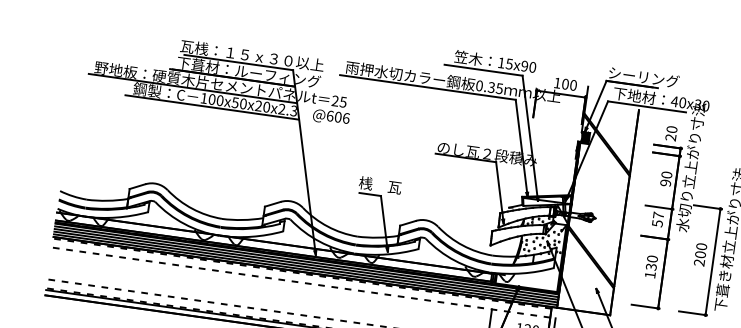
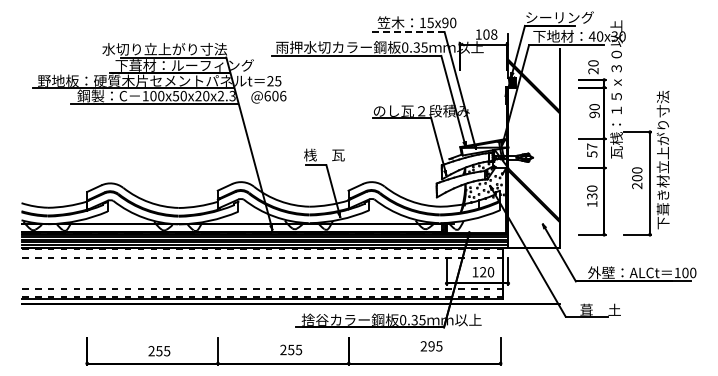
text: (244, 54) -> (178, 49), 瓦桟：１５ｘ３０以上 -> 水切り立上がり寸法
line: (483, 70) -> (406, 32), solid -> dashed
text: (573, 85) -> (494, 34), 100 -> 108
text: (692, 159) -> (616, 89), 水切り立上がり寸法 -> 瓦桟：１５ｘ３０以上

